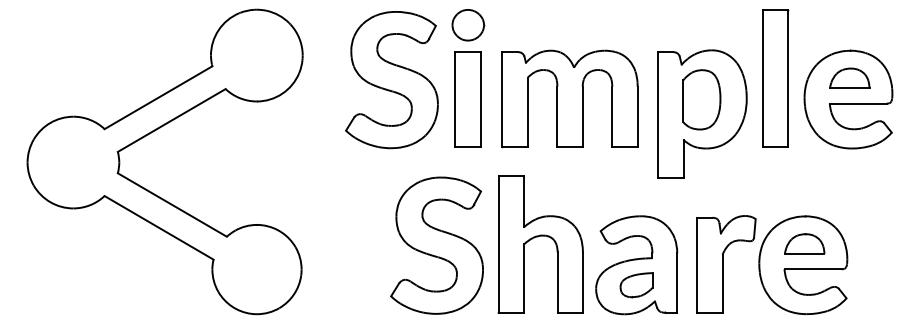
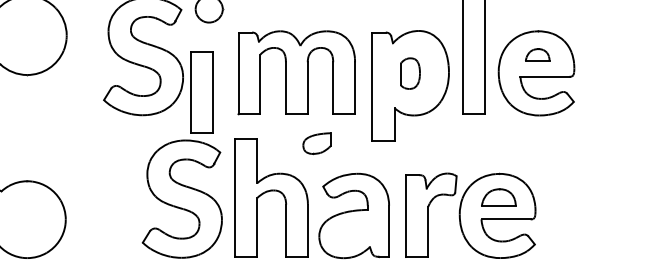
part: (849, 77) -> (537, 54), size x0.7
part: (467, 99) -> (201, 92), moved
part: (701, 99) -> (410, 73), size x0.6
part: (636, 285) -> (317, 143), moved

